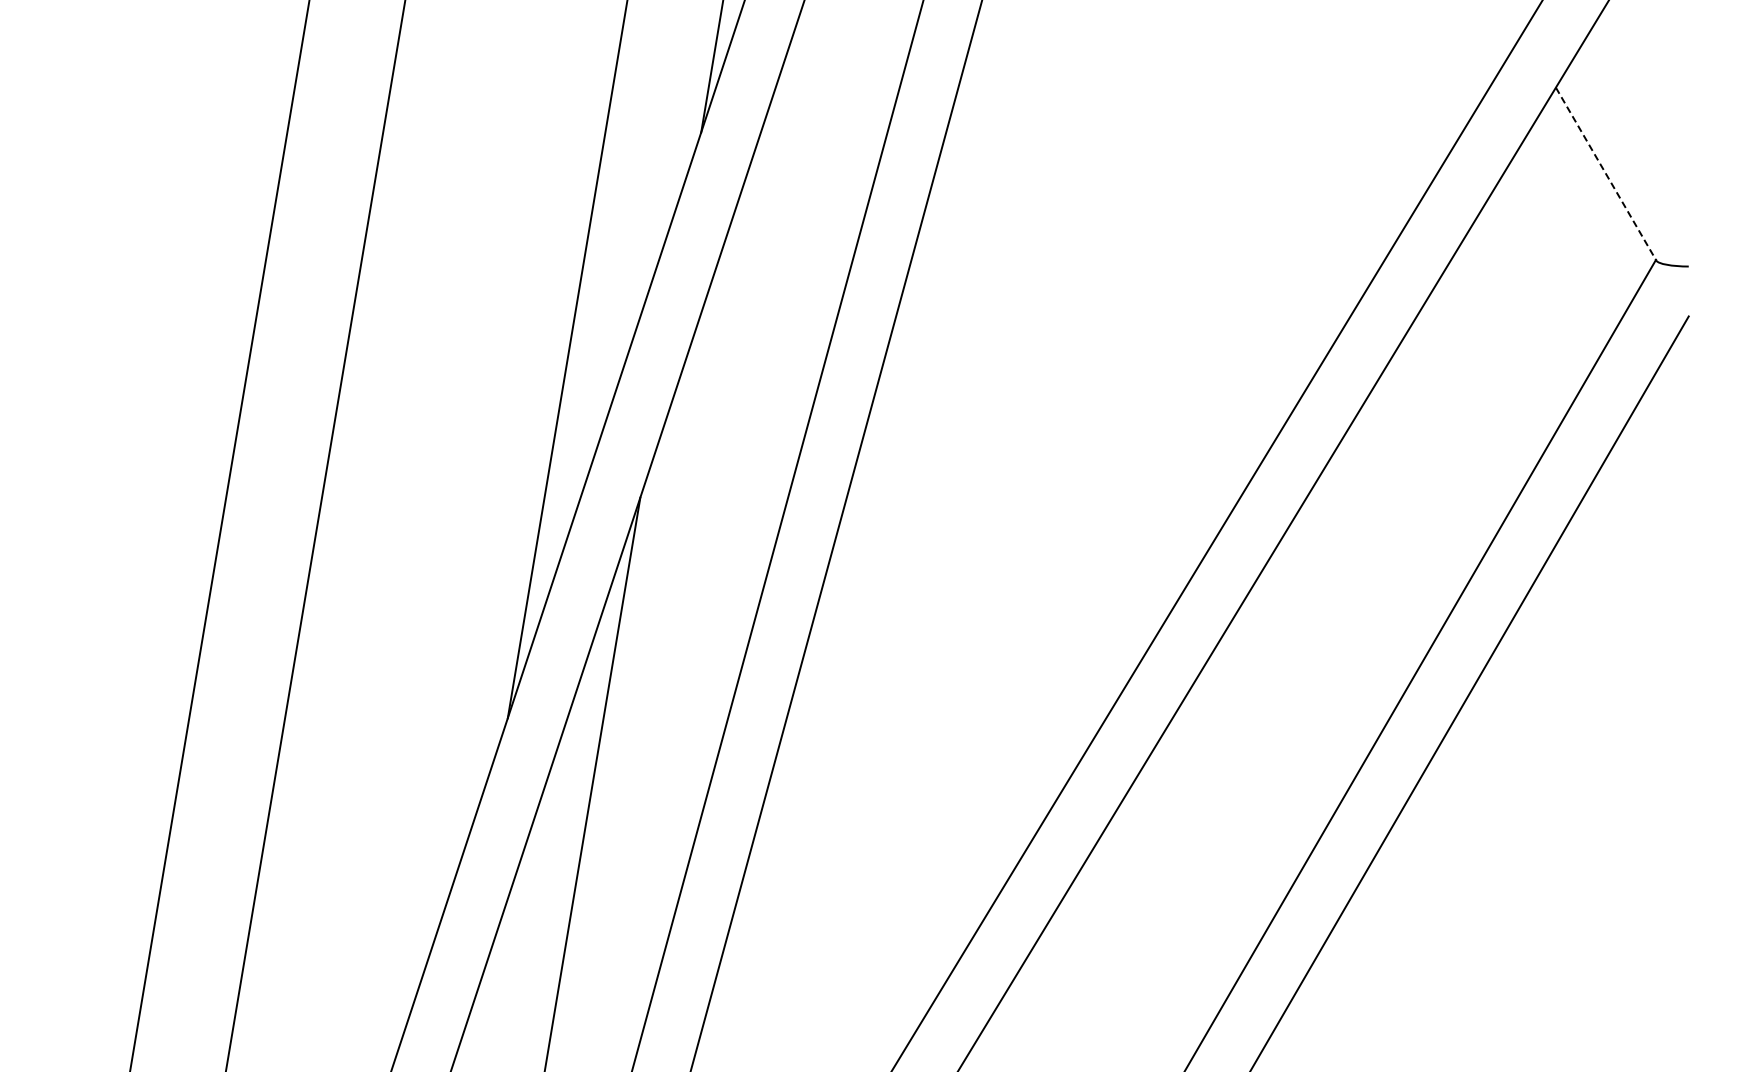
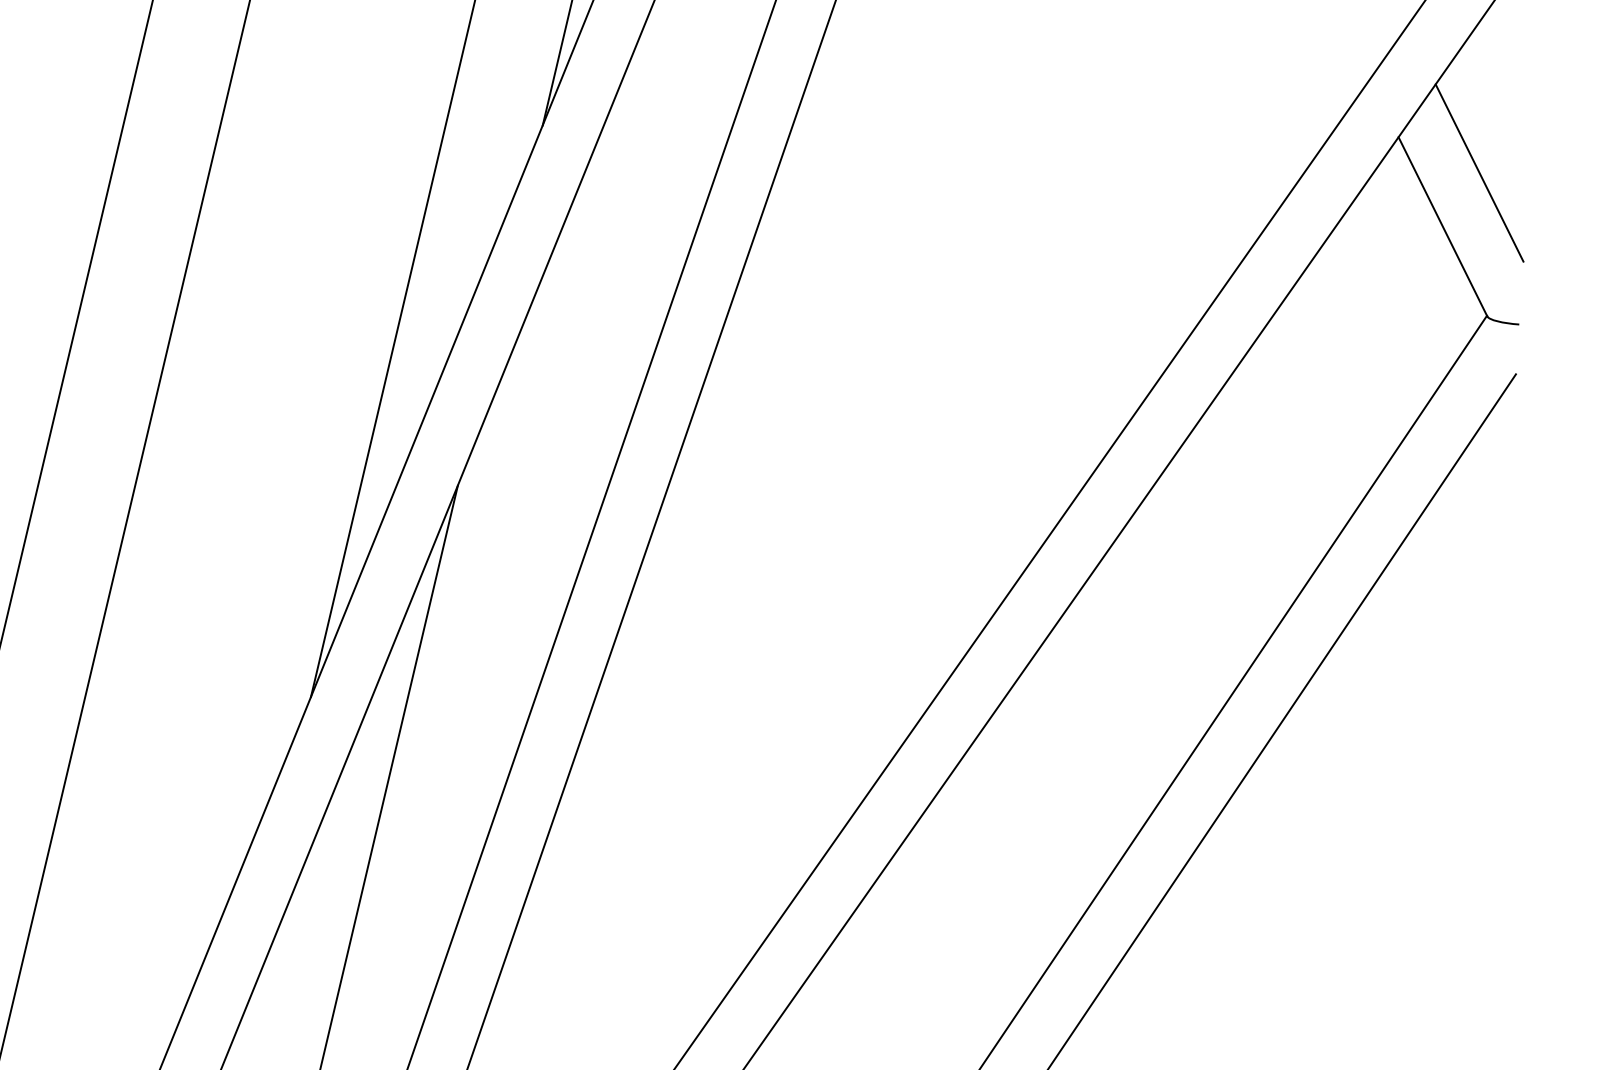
line: (1638, 117) -> (1479, 172), added
line: (1606, 174) -> (1443, 227), dashed -> solid

